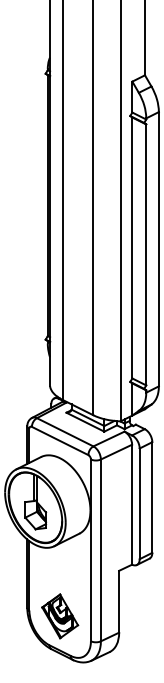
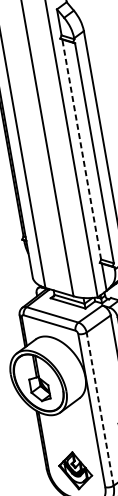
line: (132, 247) -> (81, 149), solid -> dashed
line: (100, 550) -> (99, 409), solid -> dashed

